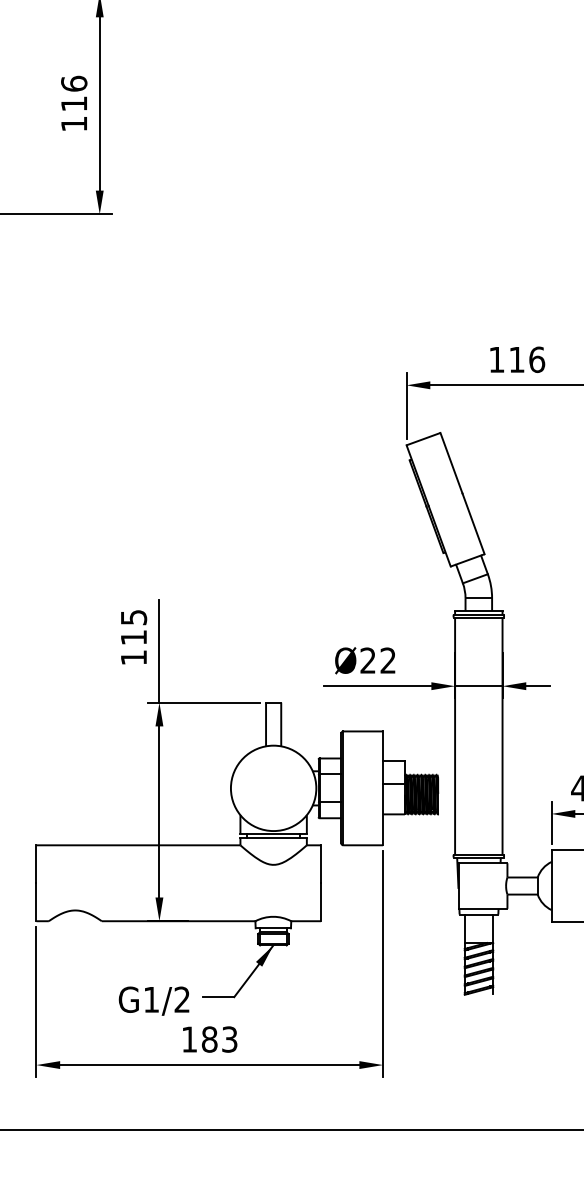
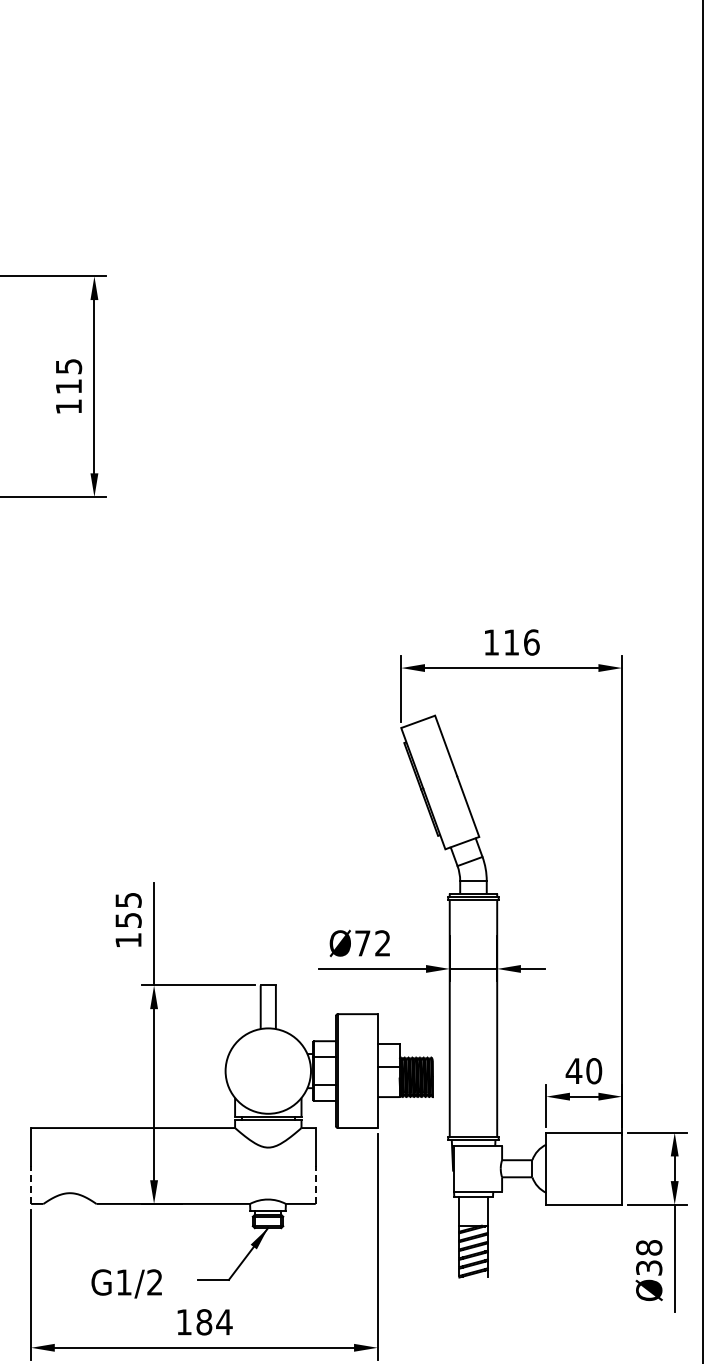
text: (73, 83) -> (68, 366), 116 -> 115
text: (133, 637) -> (128, 920), 115 -> 155
text: (367, 660) -> (362, 943), Ø22 -> Ø72
line: (36, 901) -> (31, 1184), solid -> dashed
line: (320, 901) -> (315, 1184), solid -> dashed
text: (153, 1000) -> (126, 1283), moved
text: (229, 1039) -> (224, 1322), 183 -> 184

